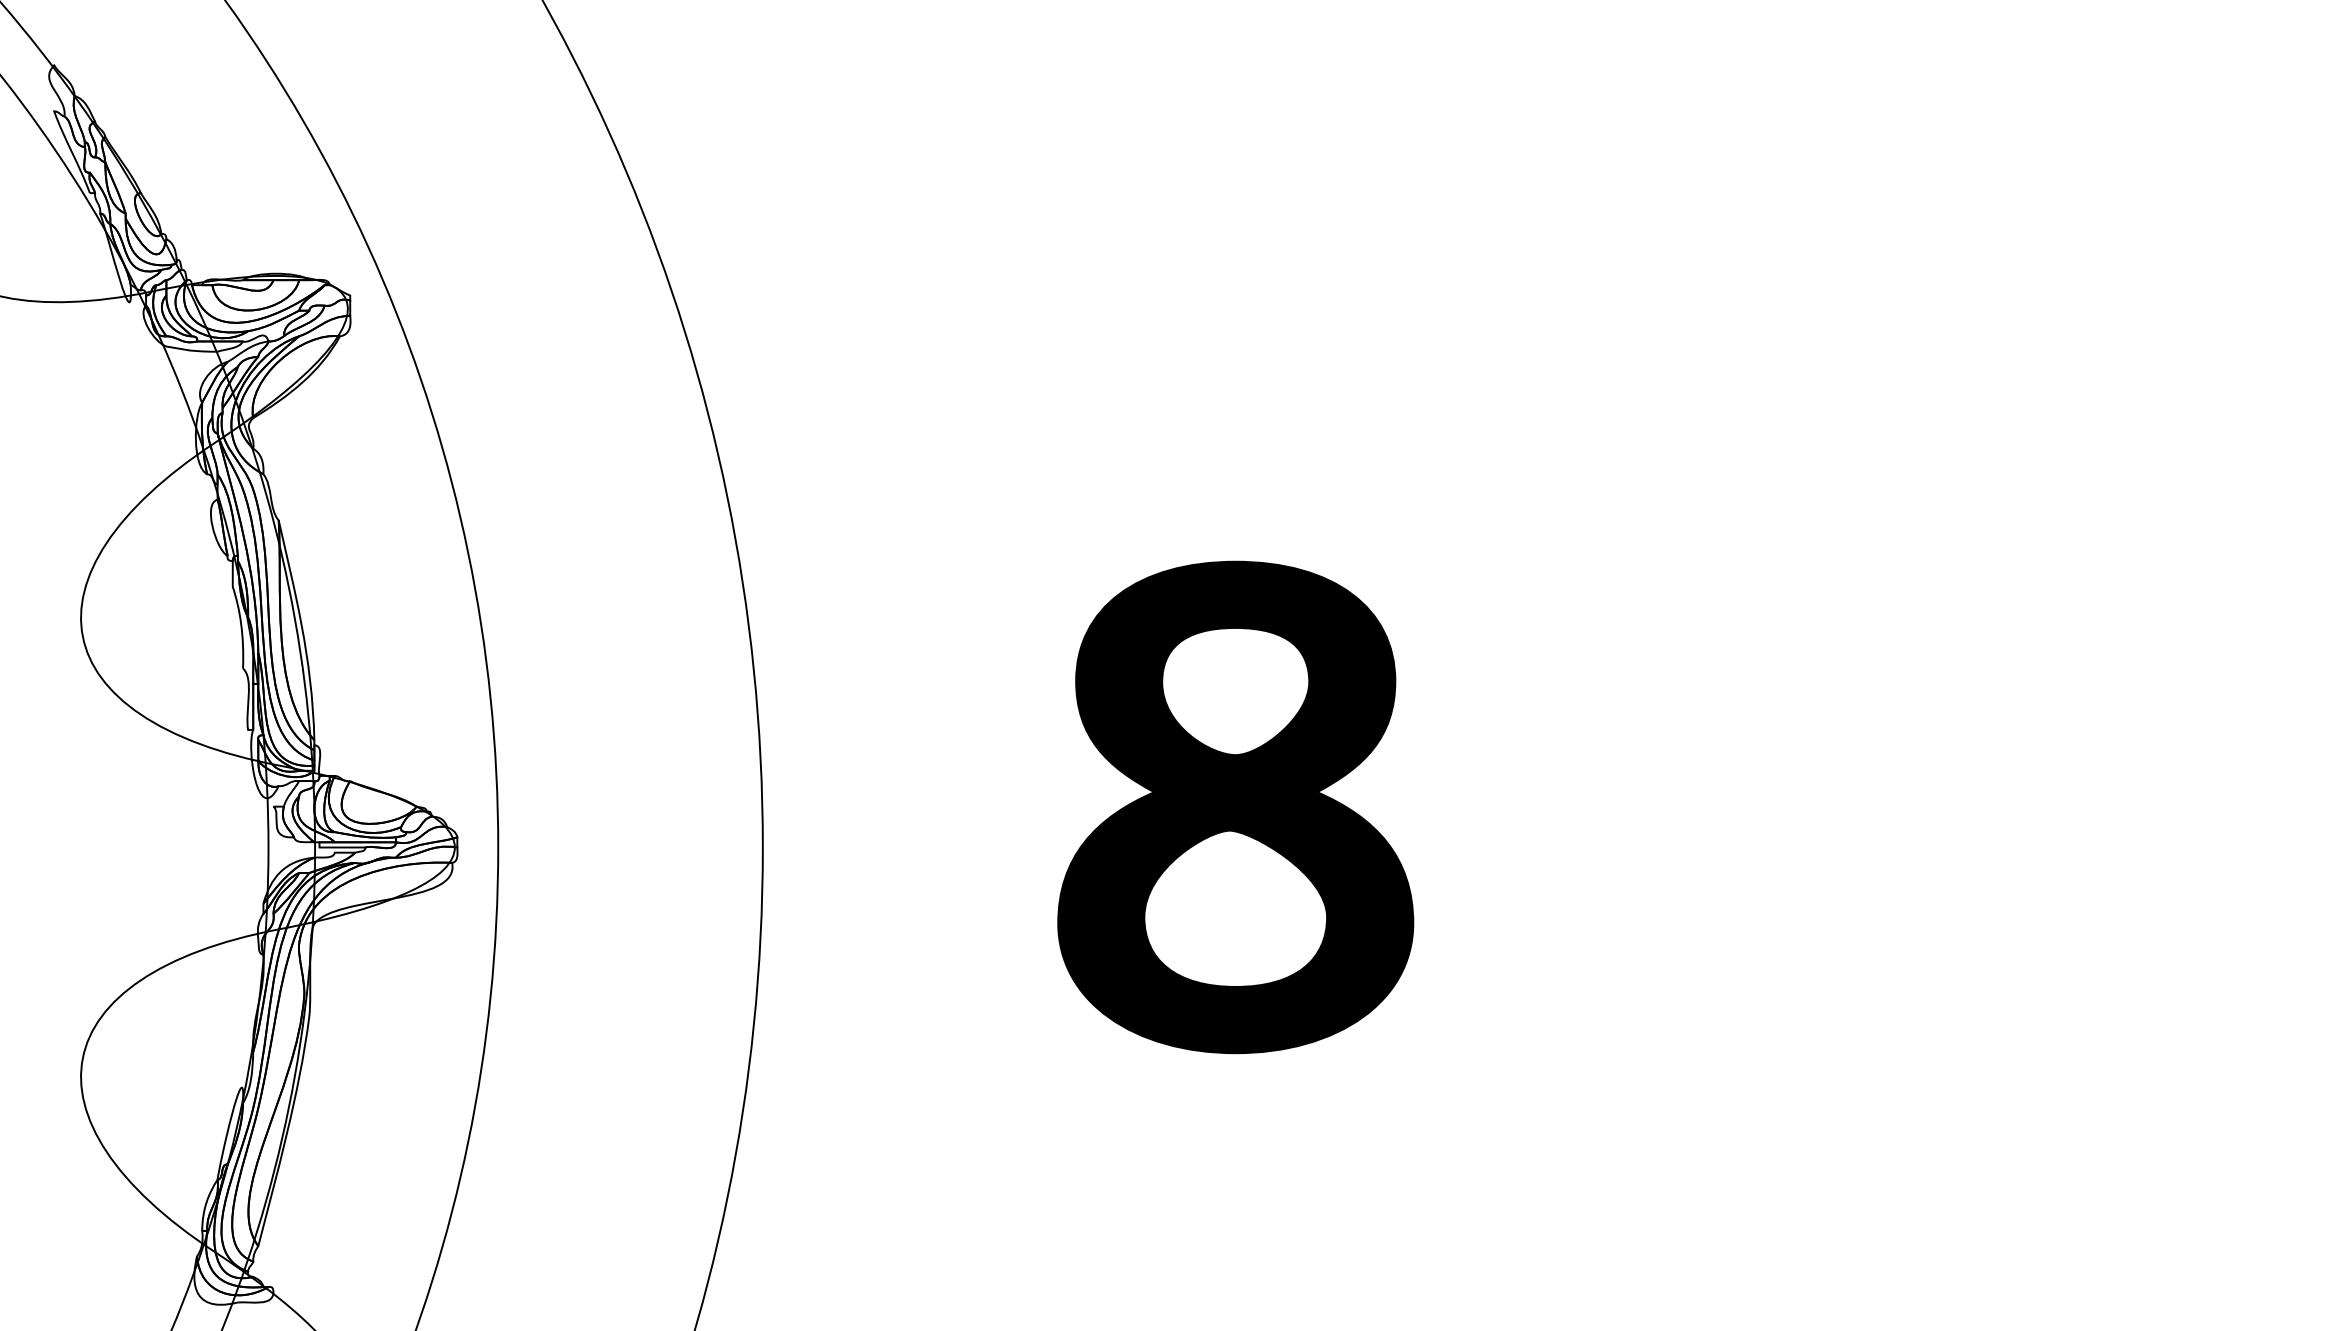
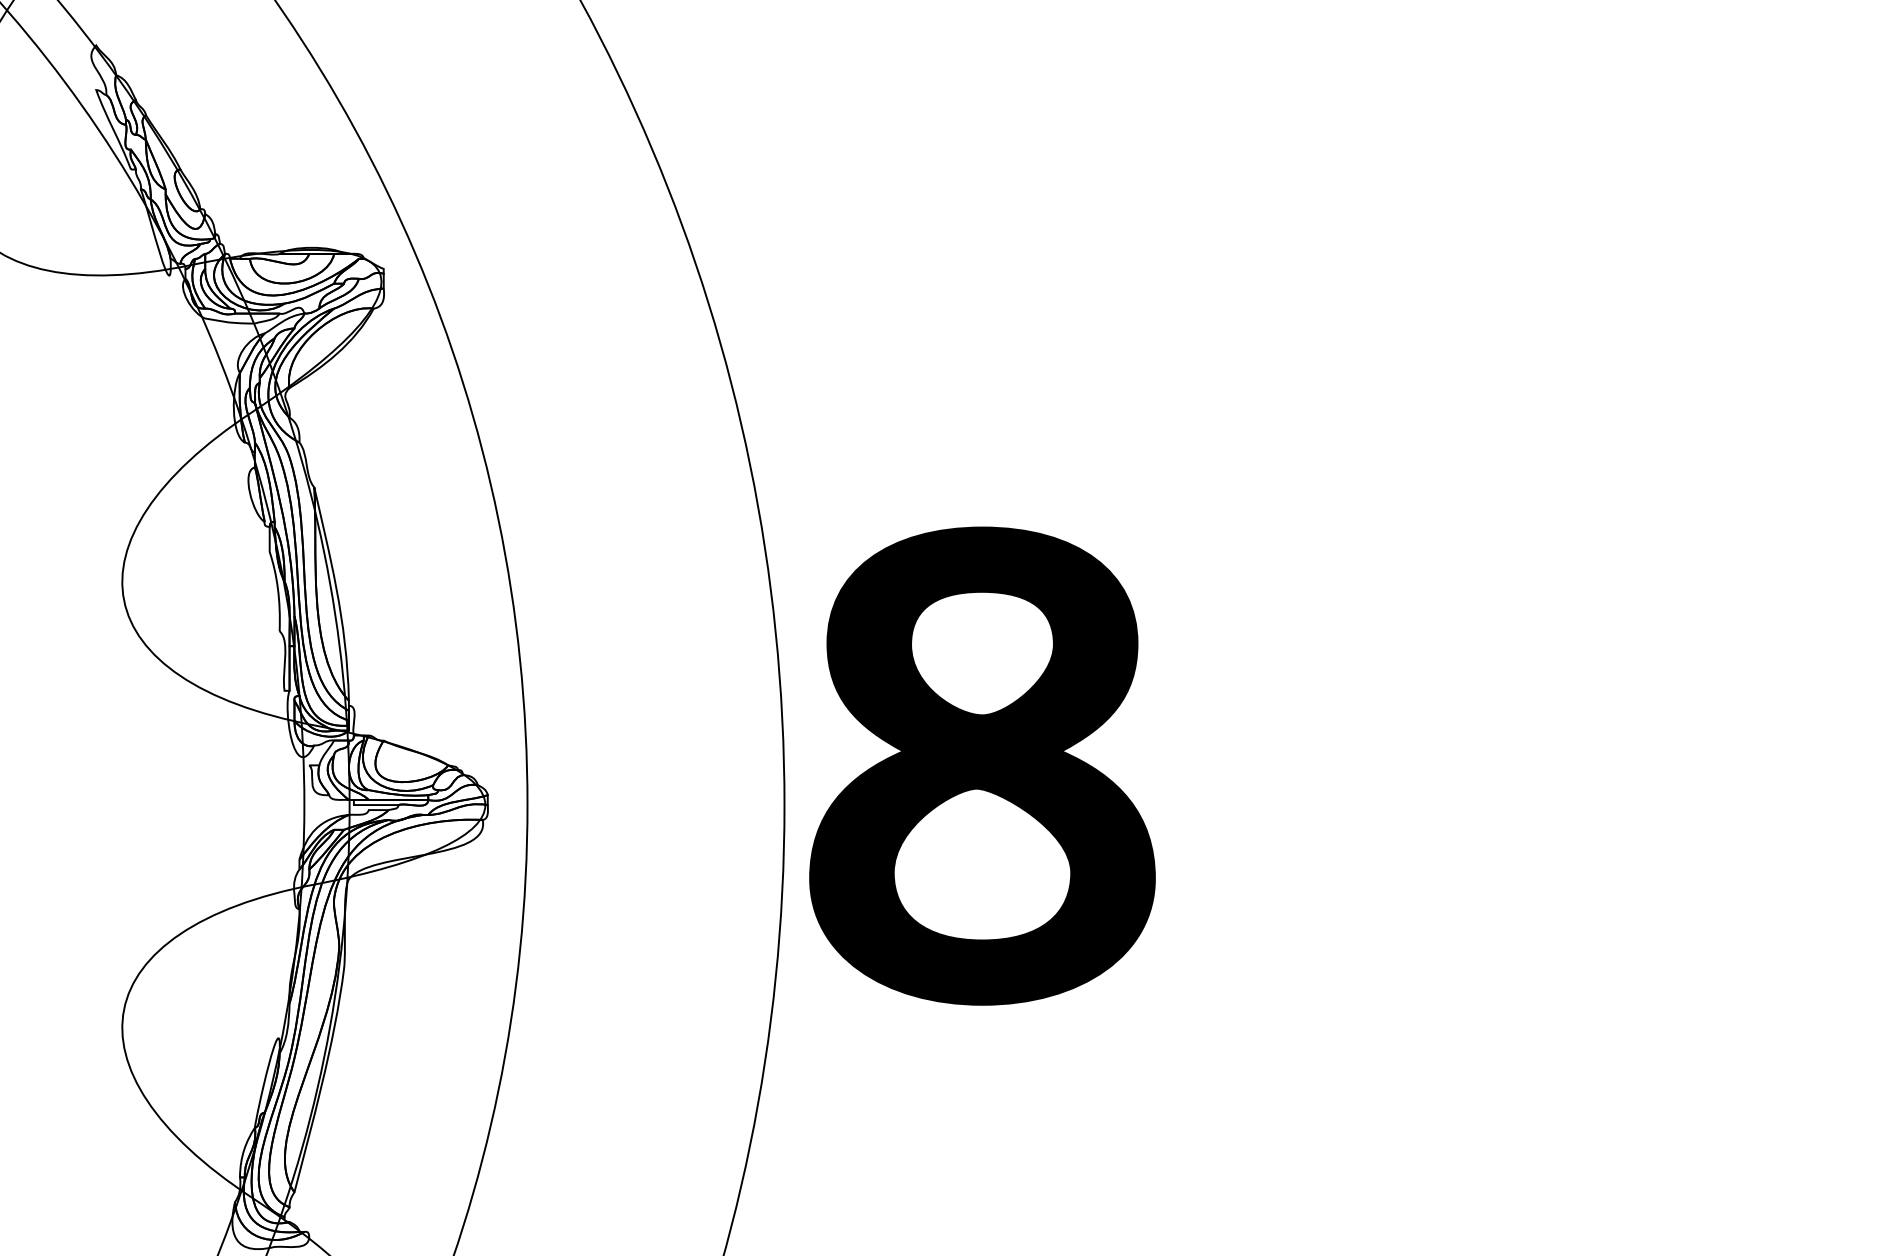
part: (1235, 807) -> (982, 766), moved

